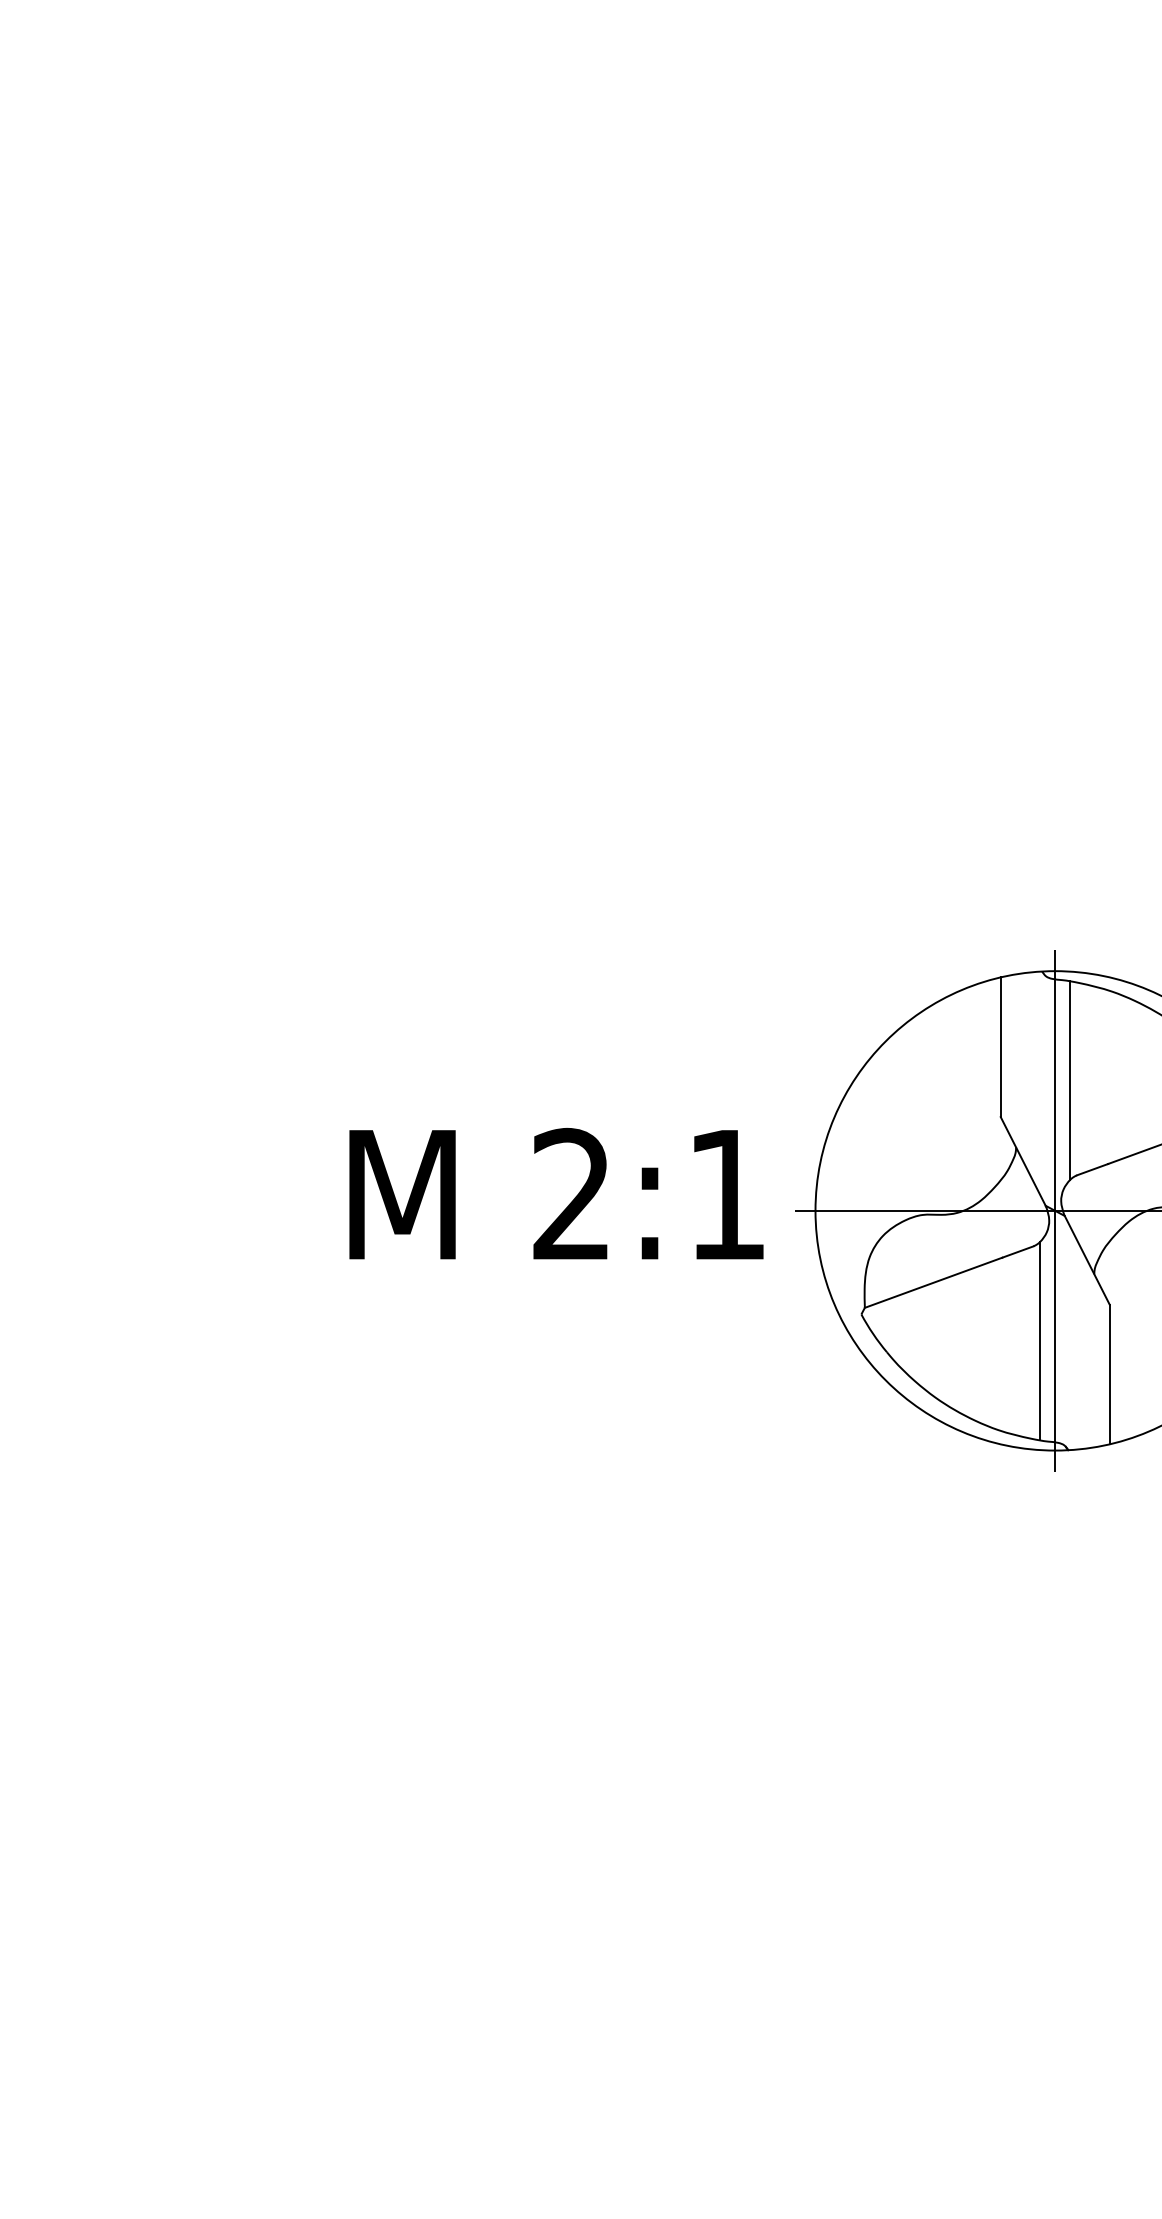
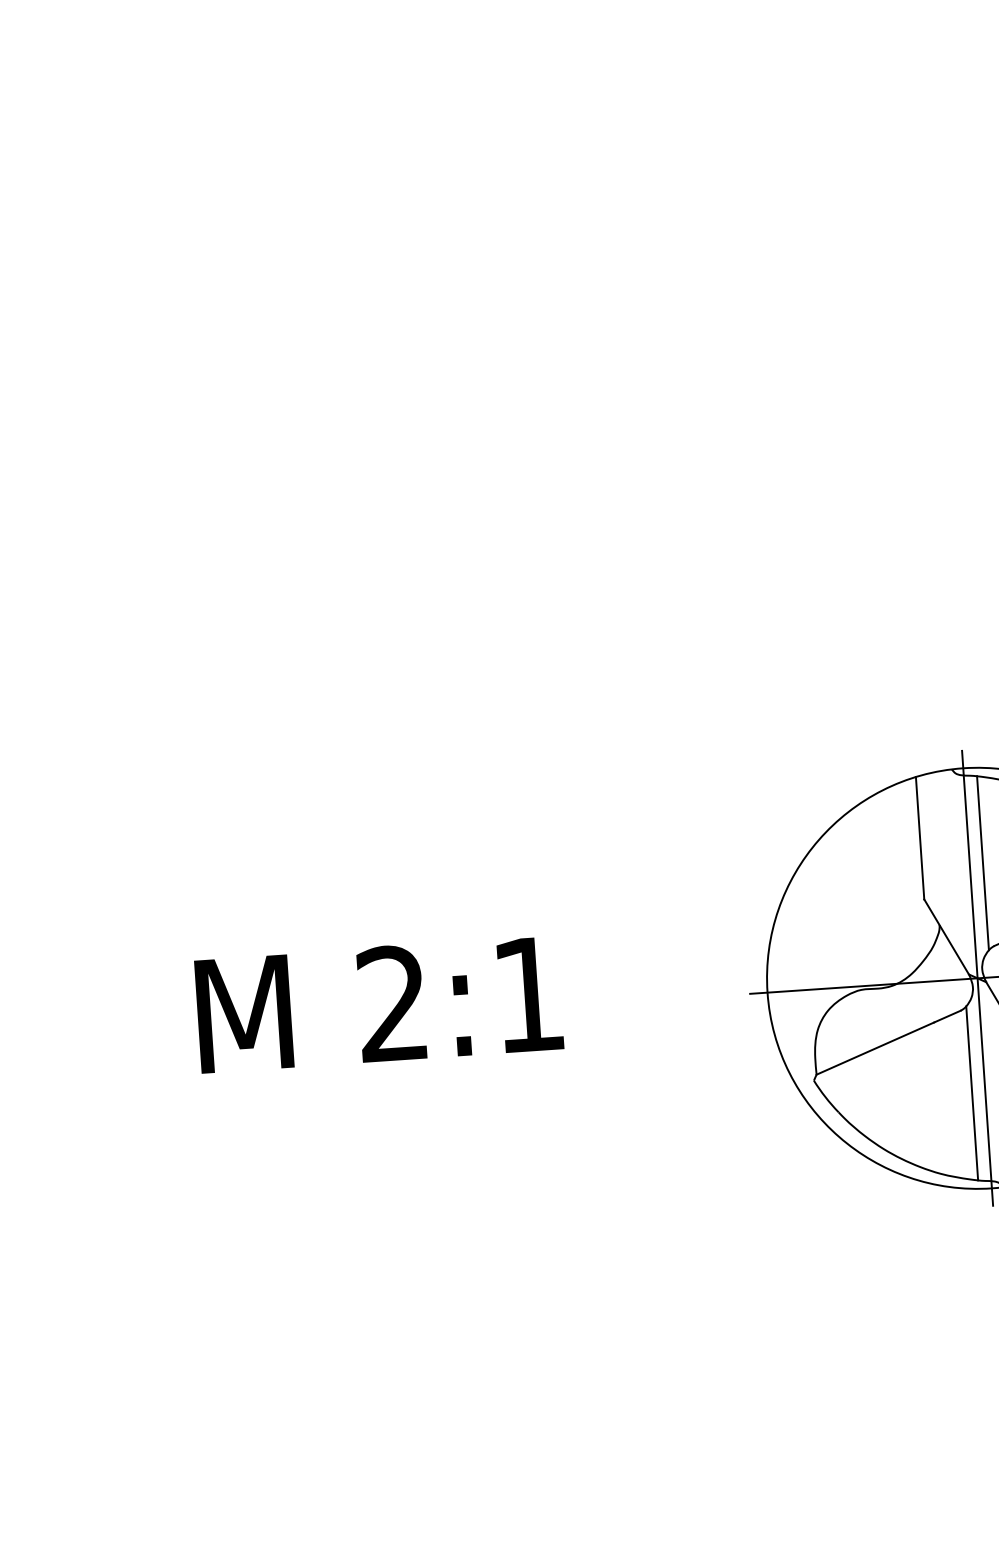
text: (556, 1193) -> (379, 1003), moved

